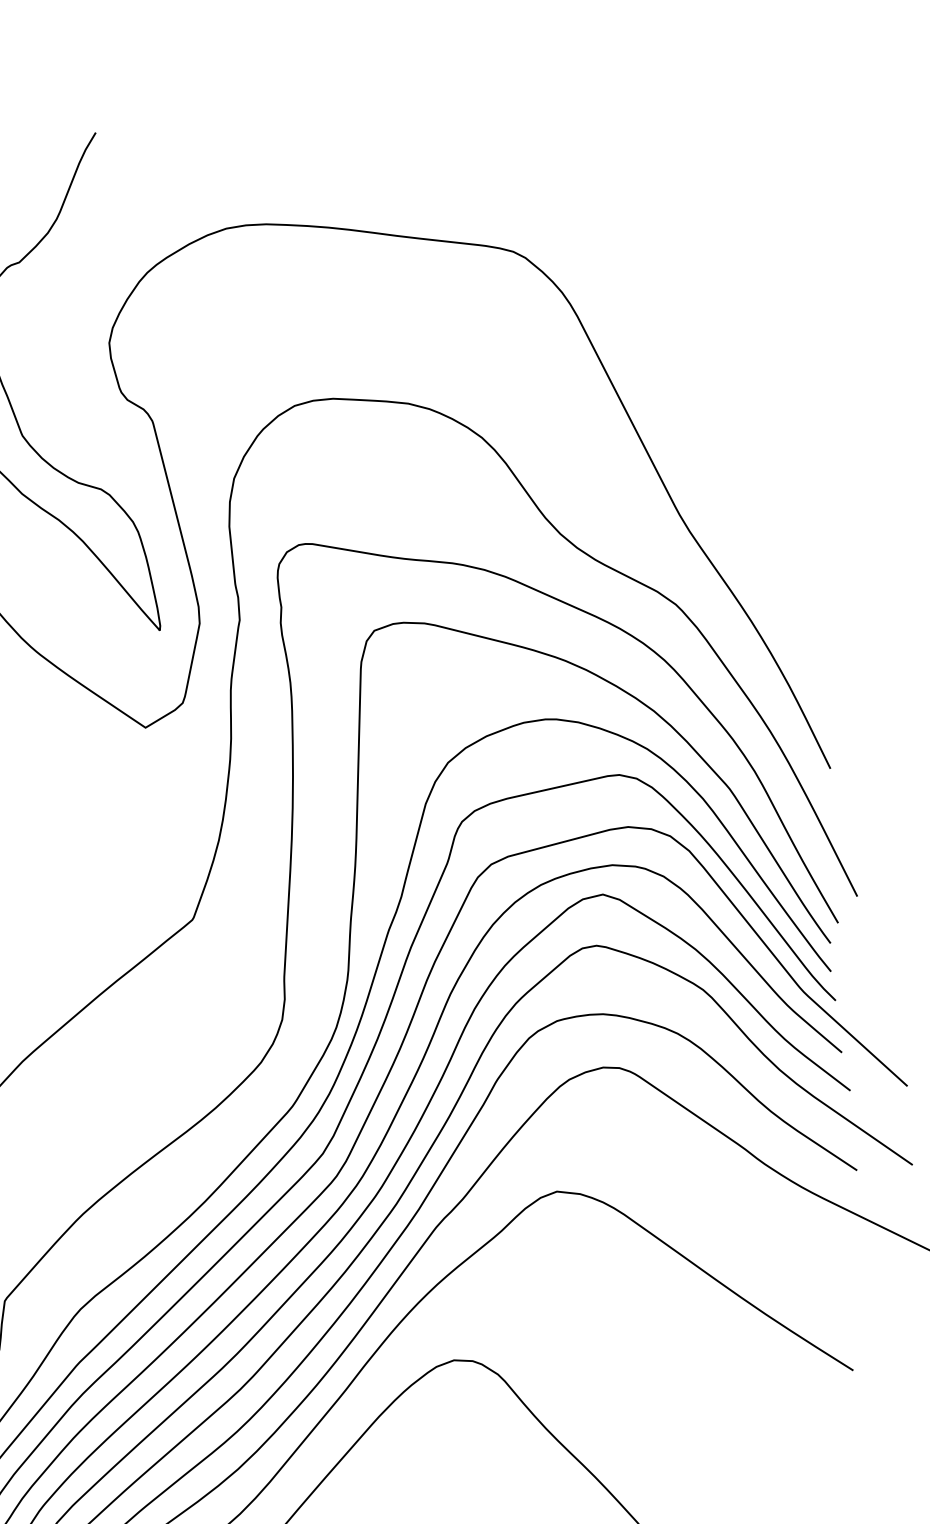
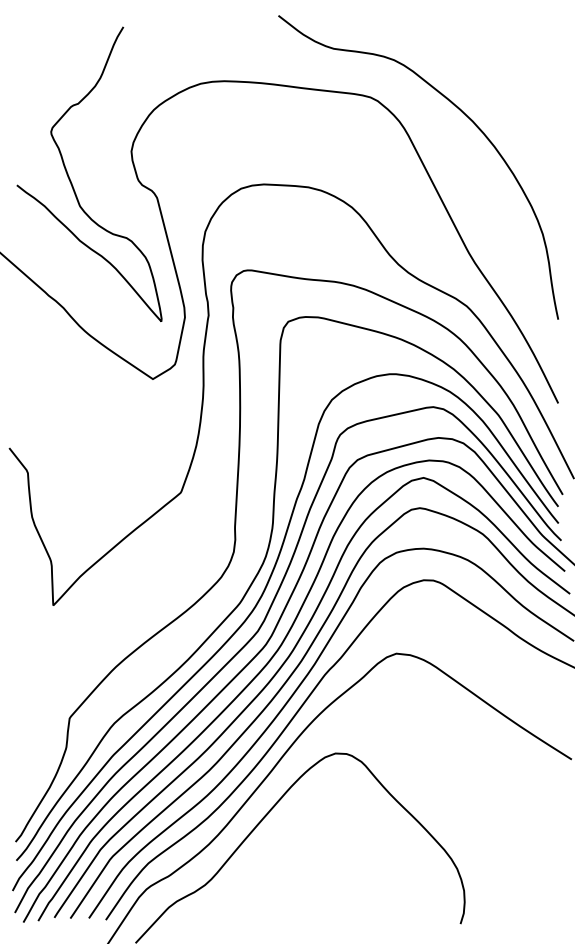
curve: (668, 278) -> (462, 113), added

